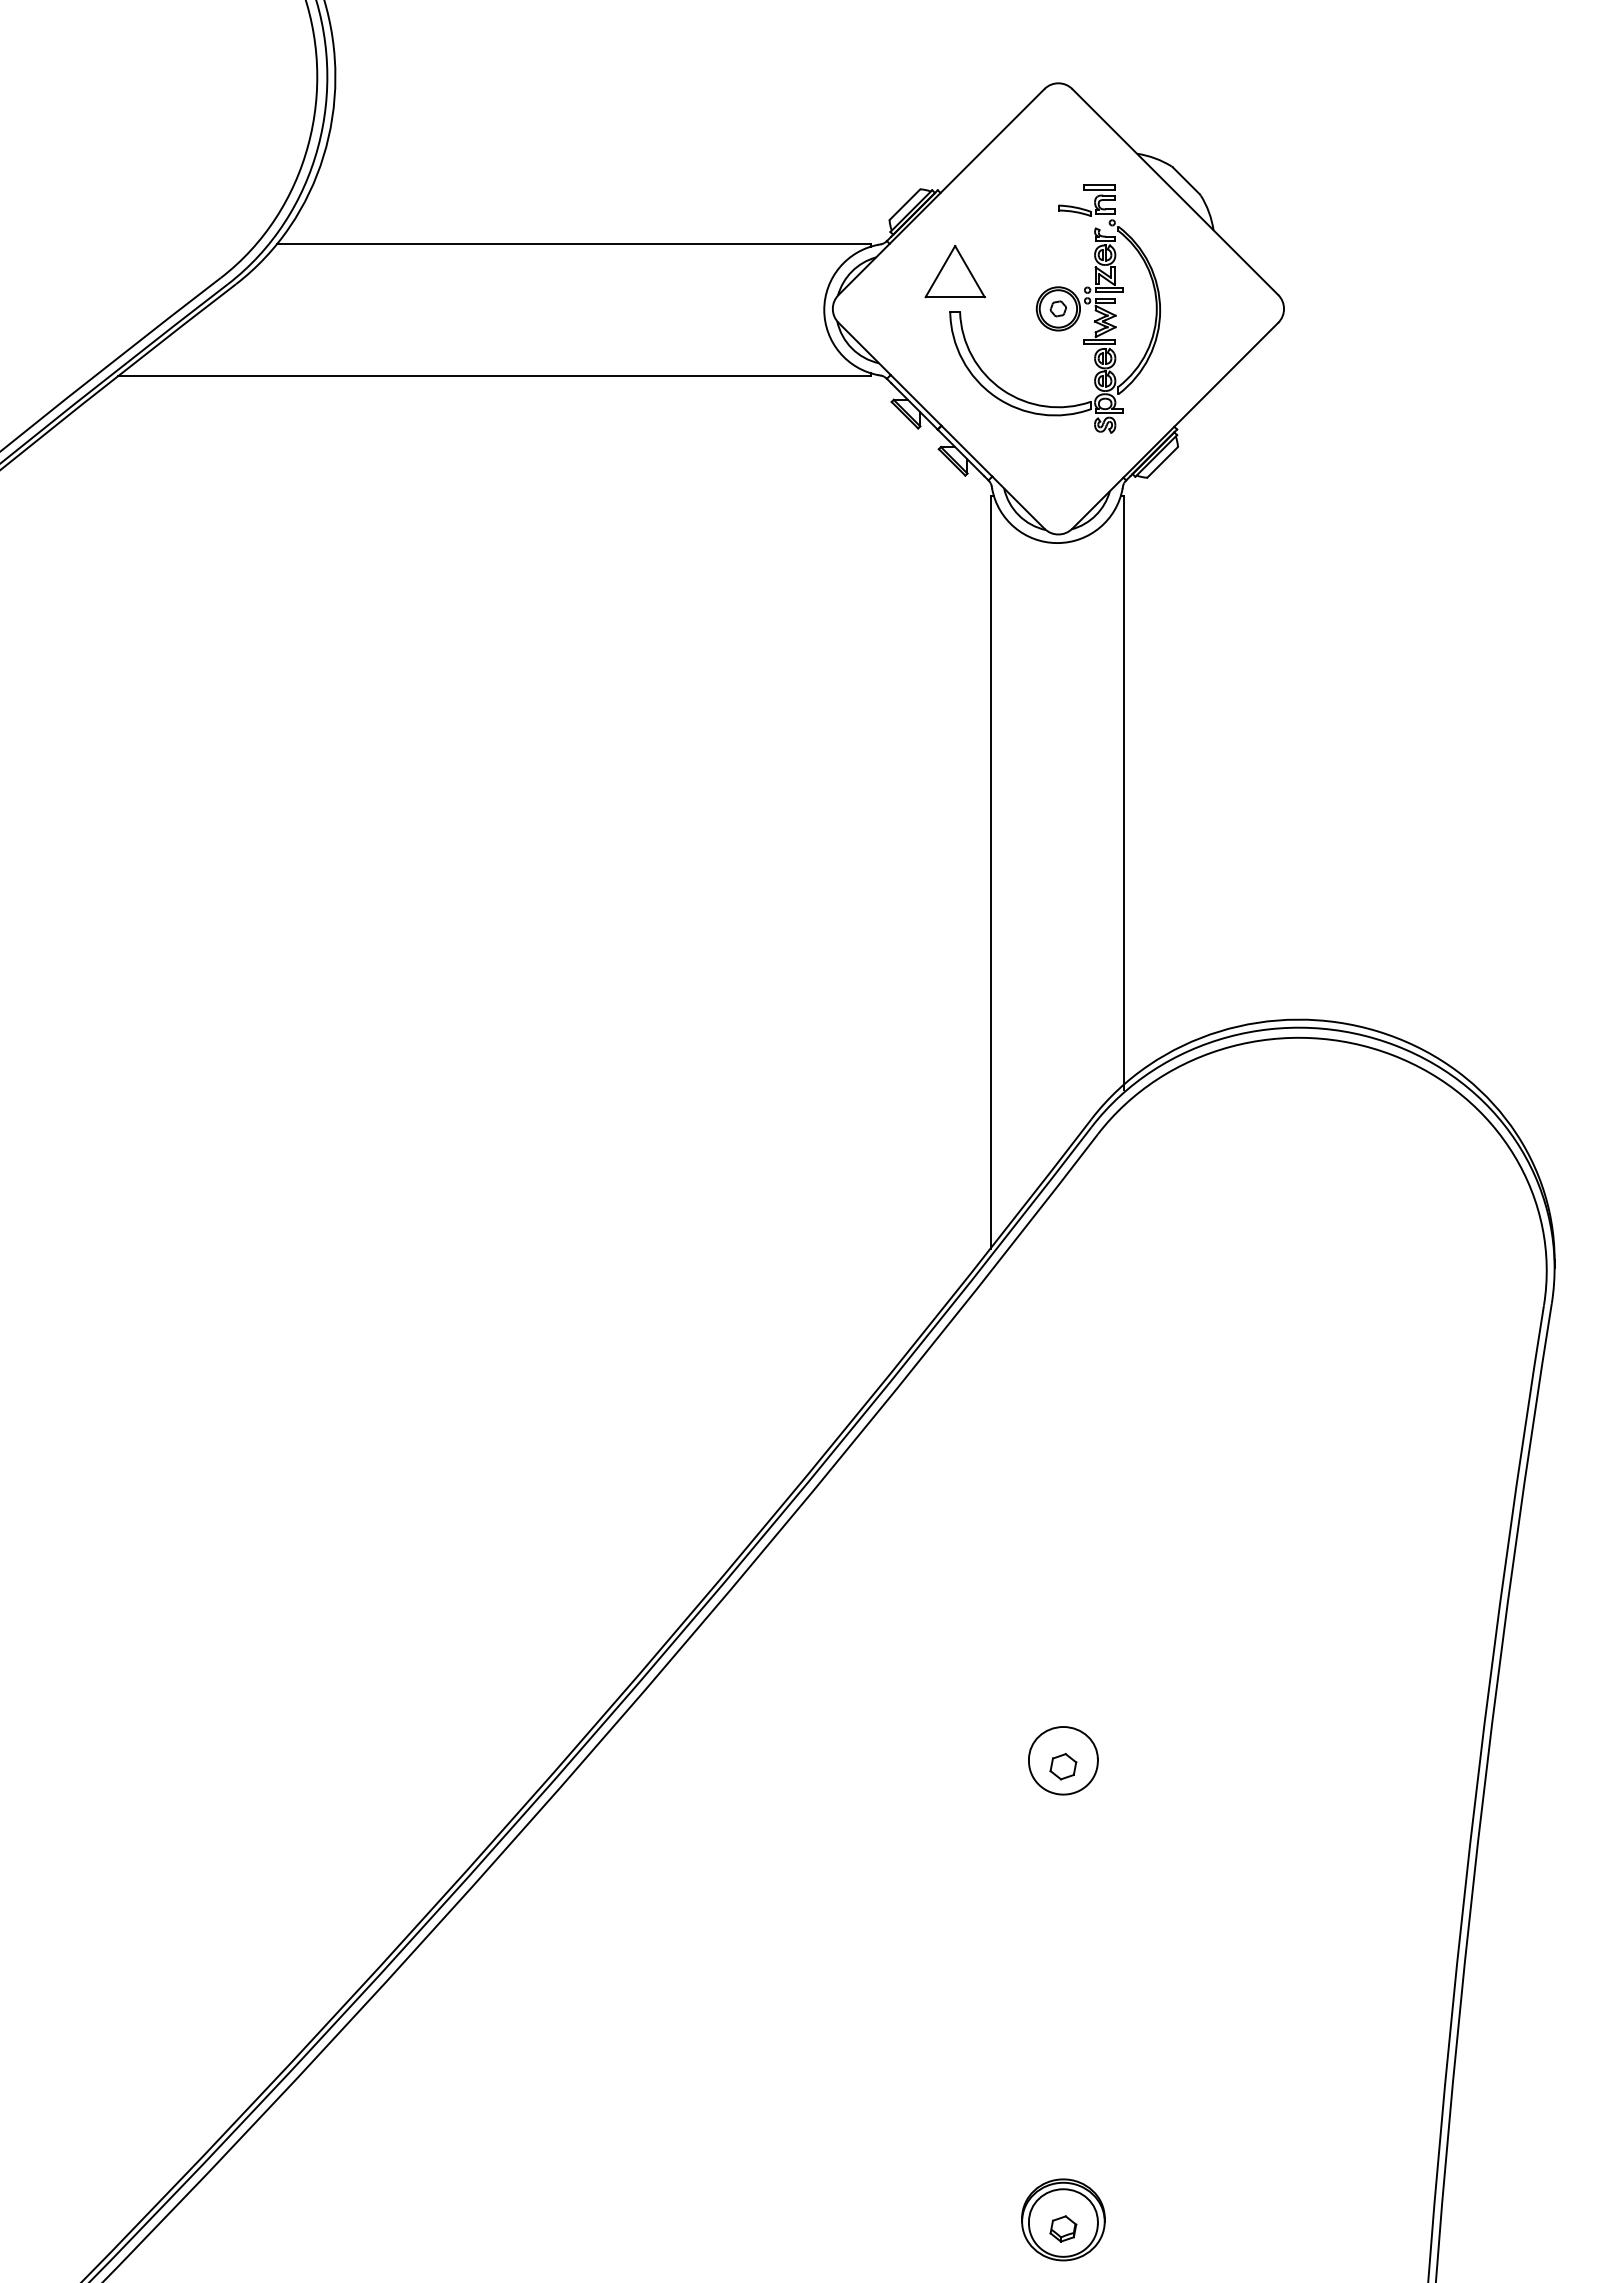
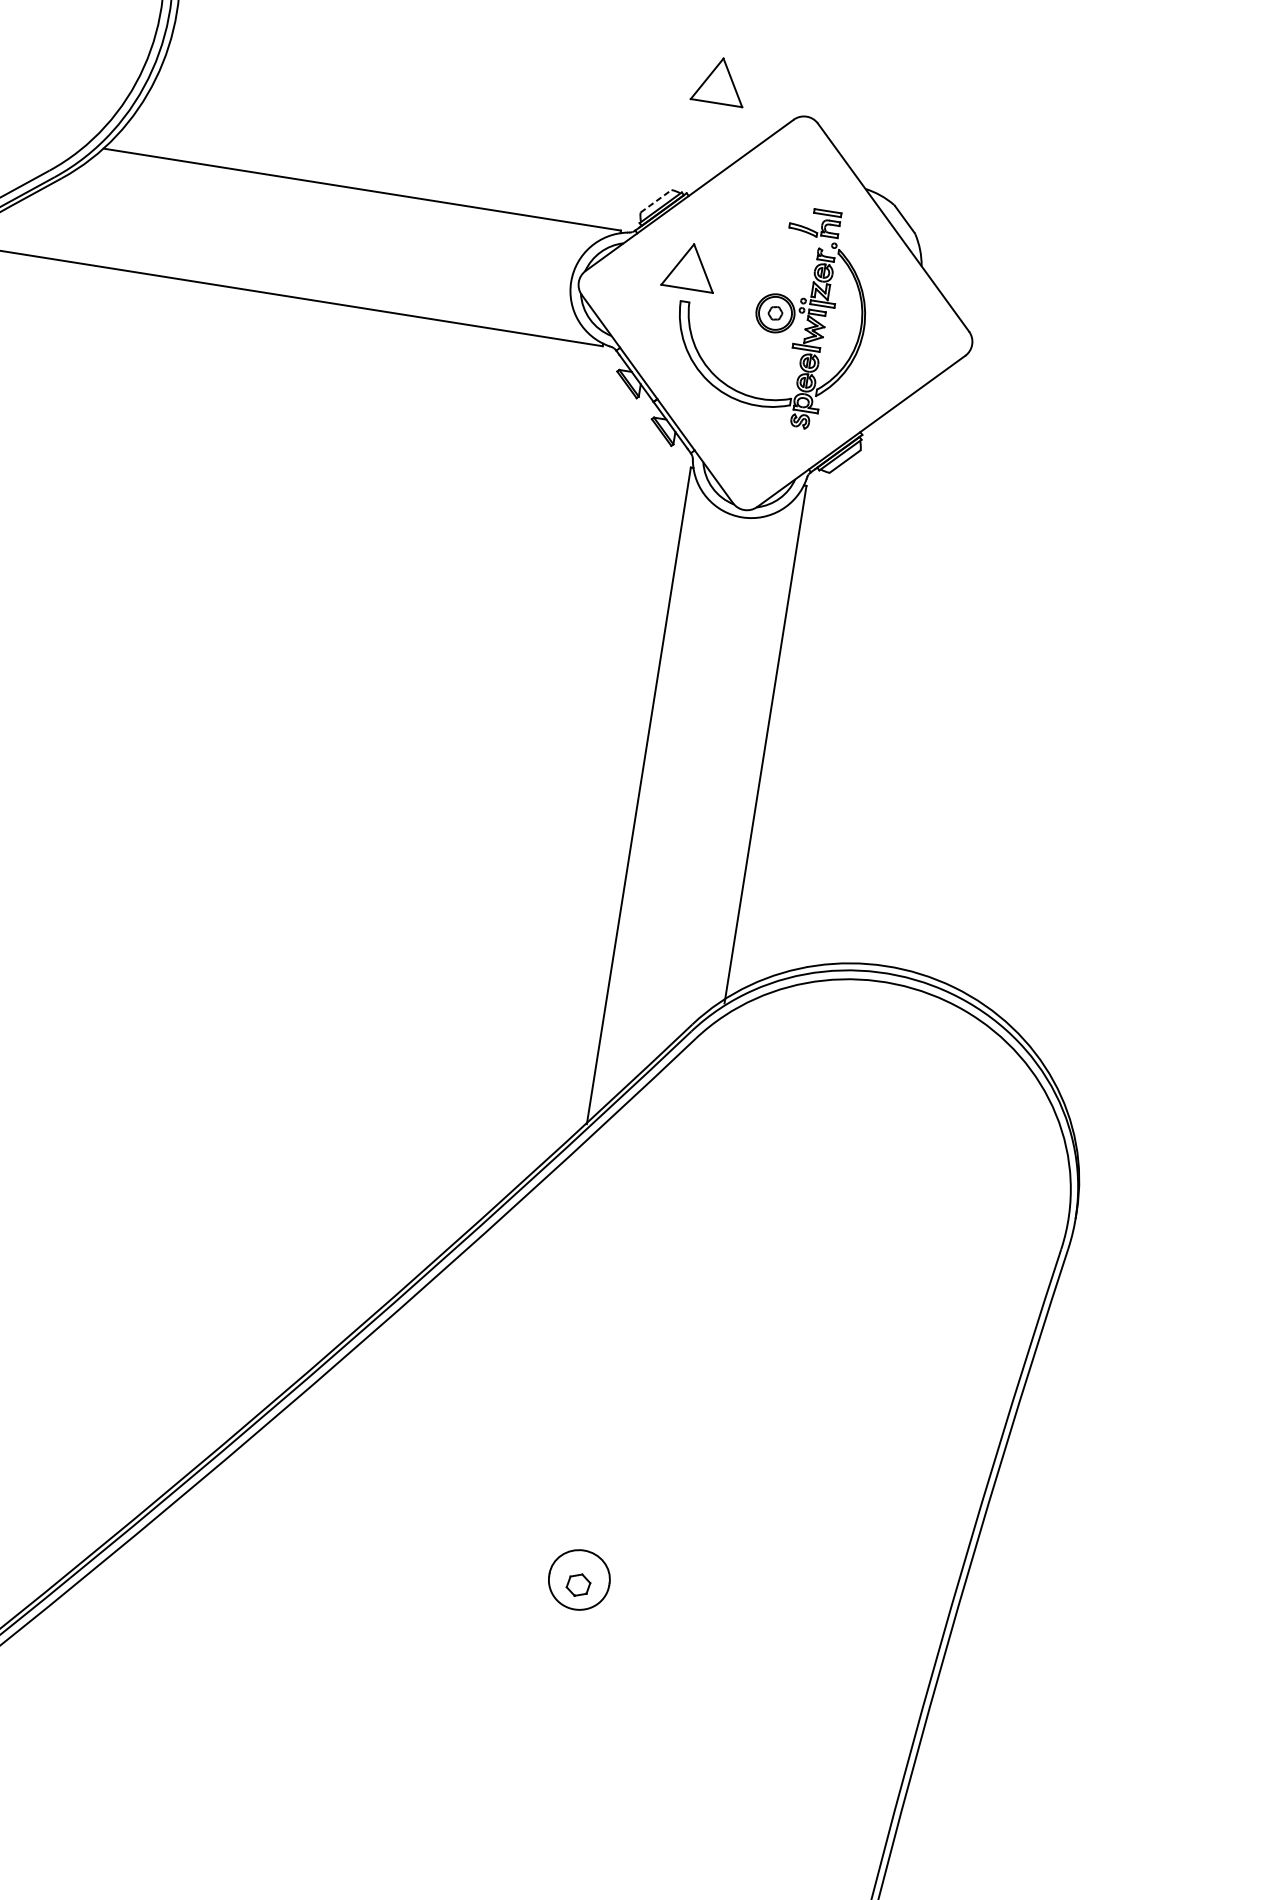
part: (954, 58) -> (719, 80), added
line: (904, 204) -> (655, 201), solid -> dashed

